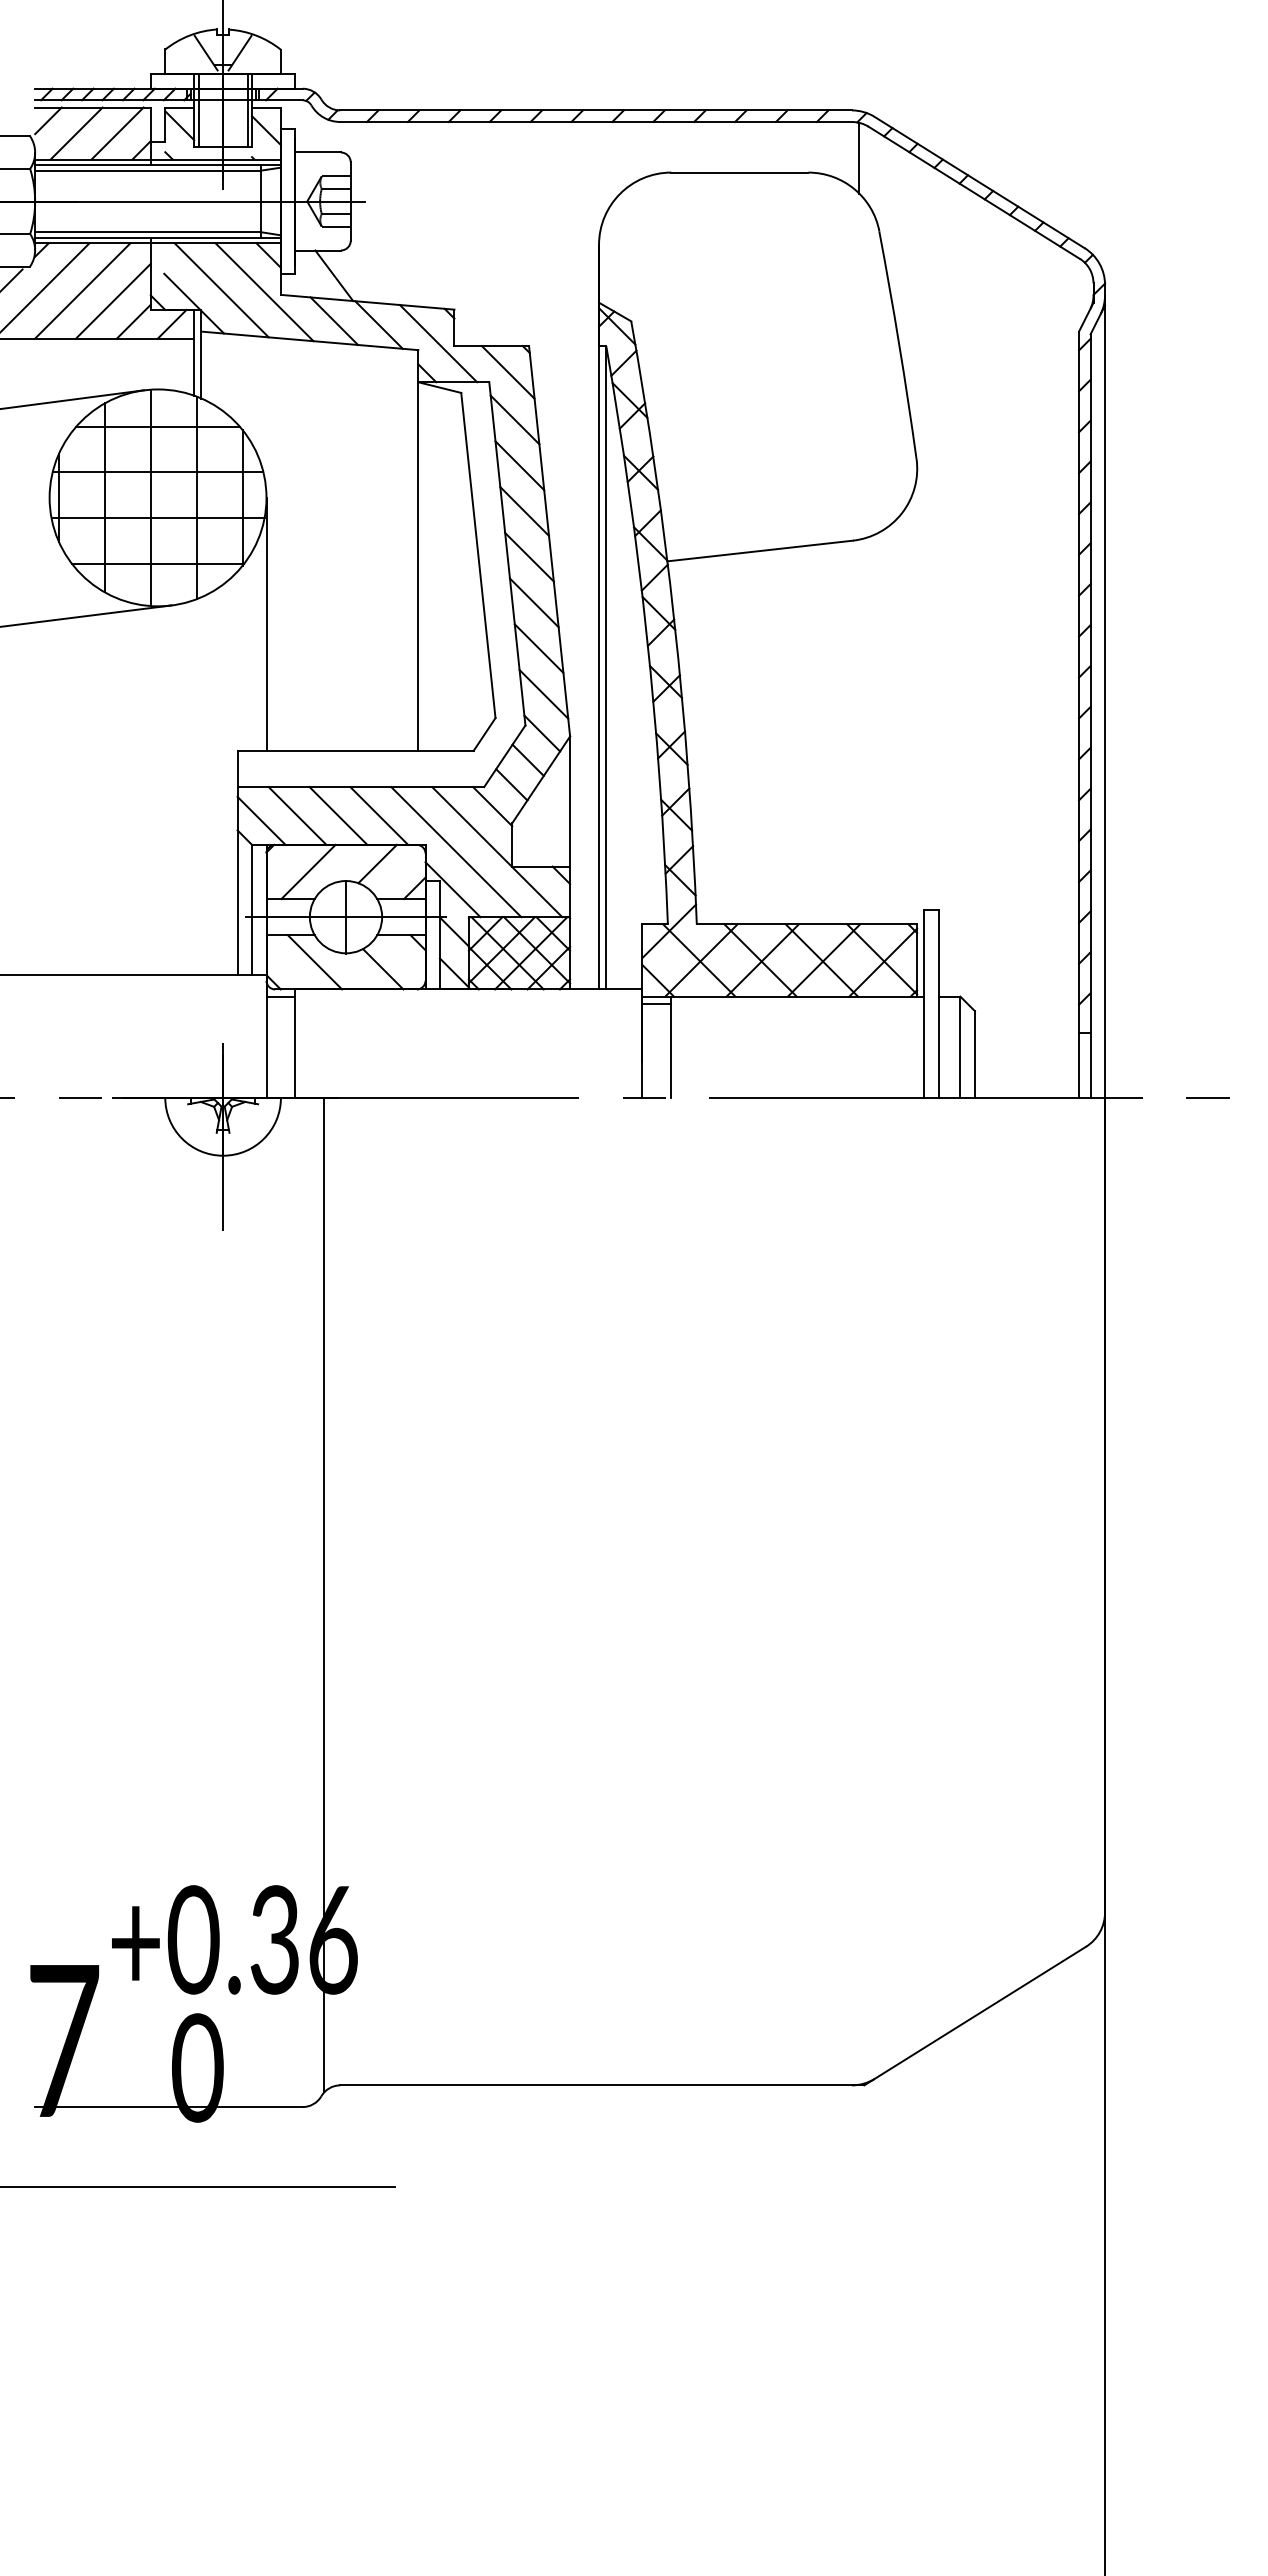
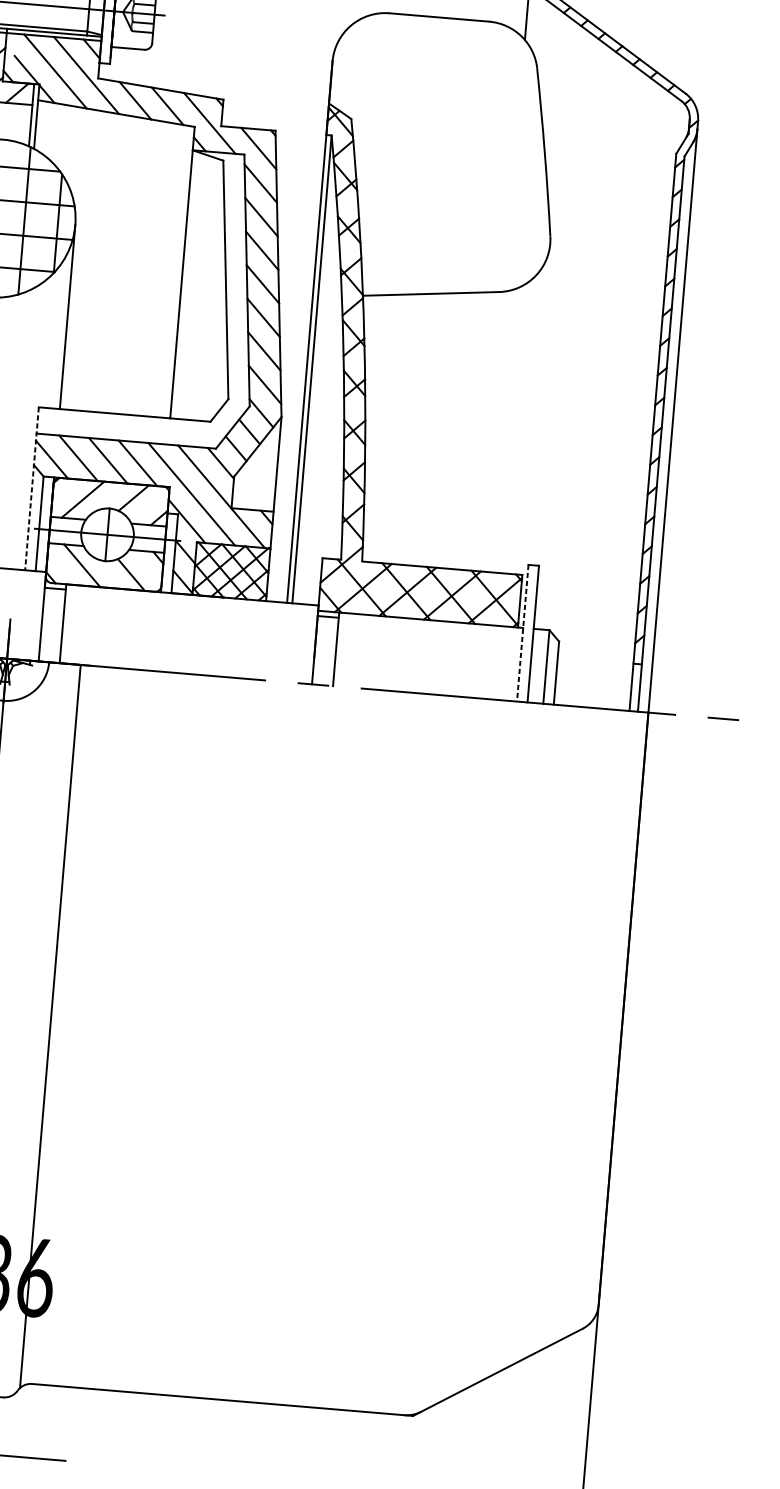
line: (334, 275) -> (138, 67), removed
line: (237, 863) -> (31, 489), solid -> dashed
line: (924, 1003) -> (522, 632), solid -> dashed

